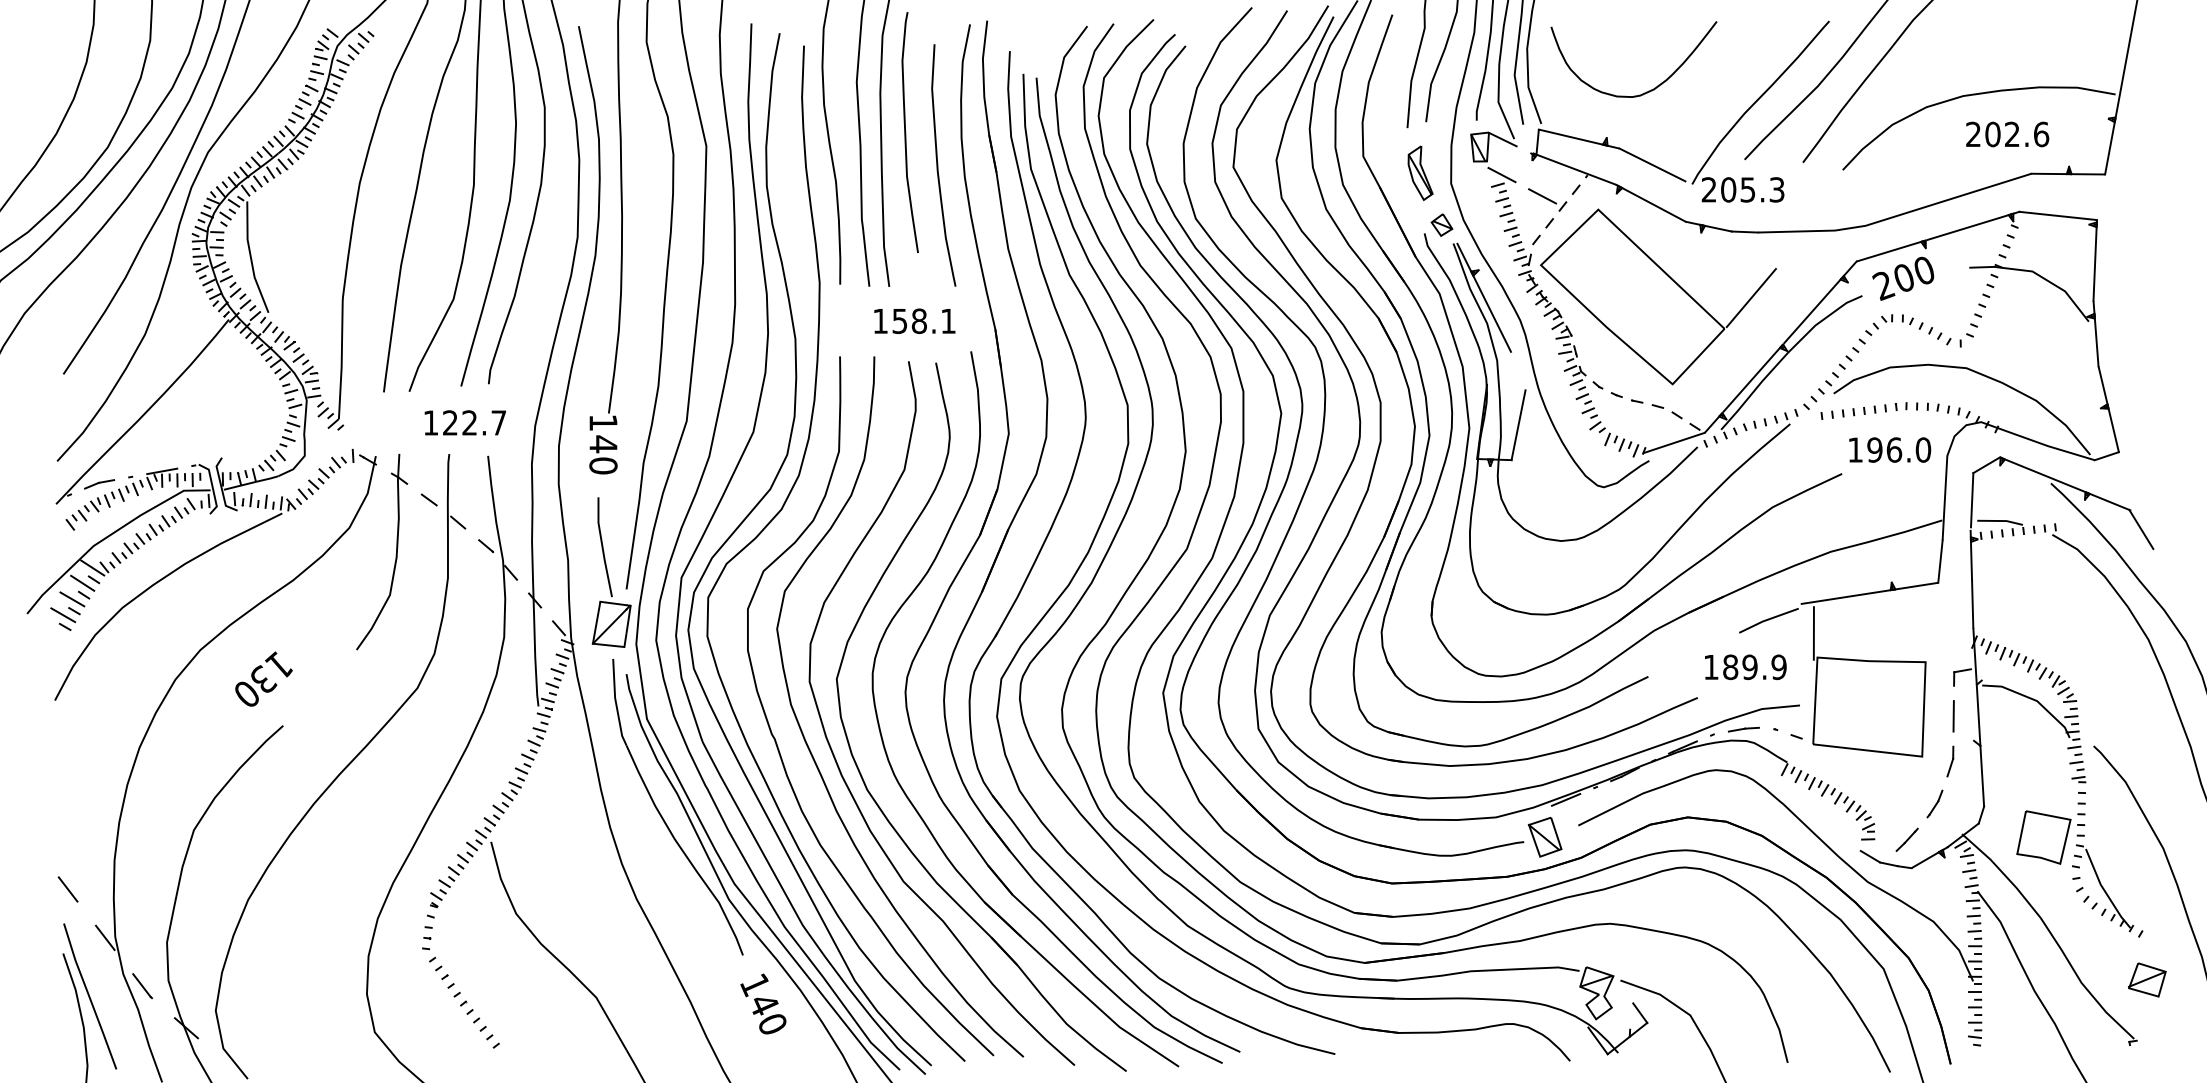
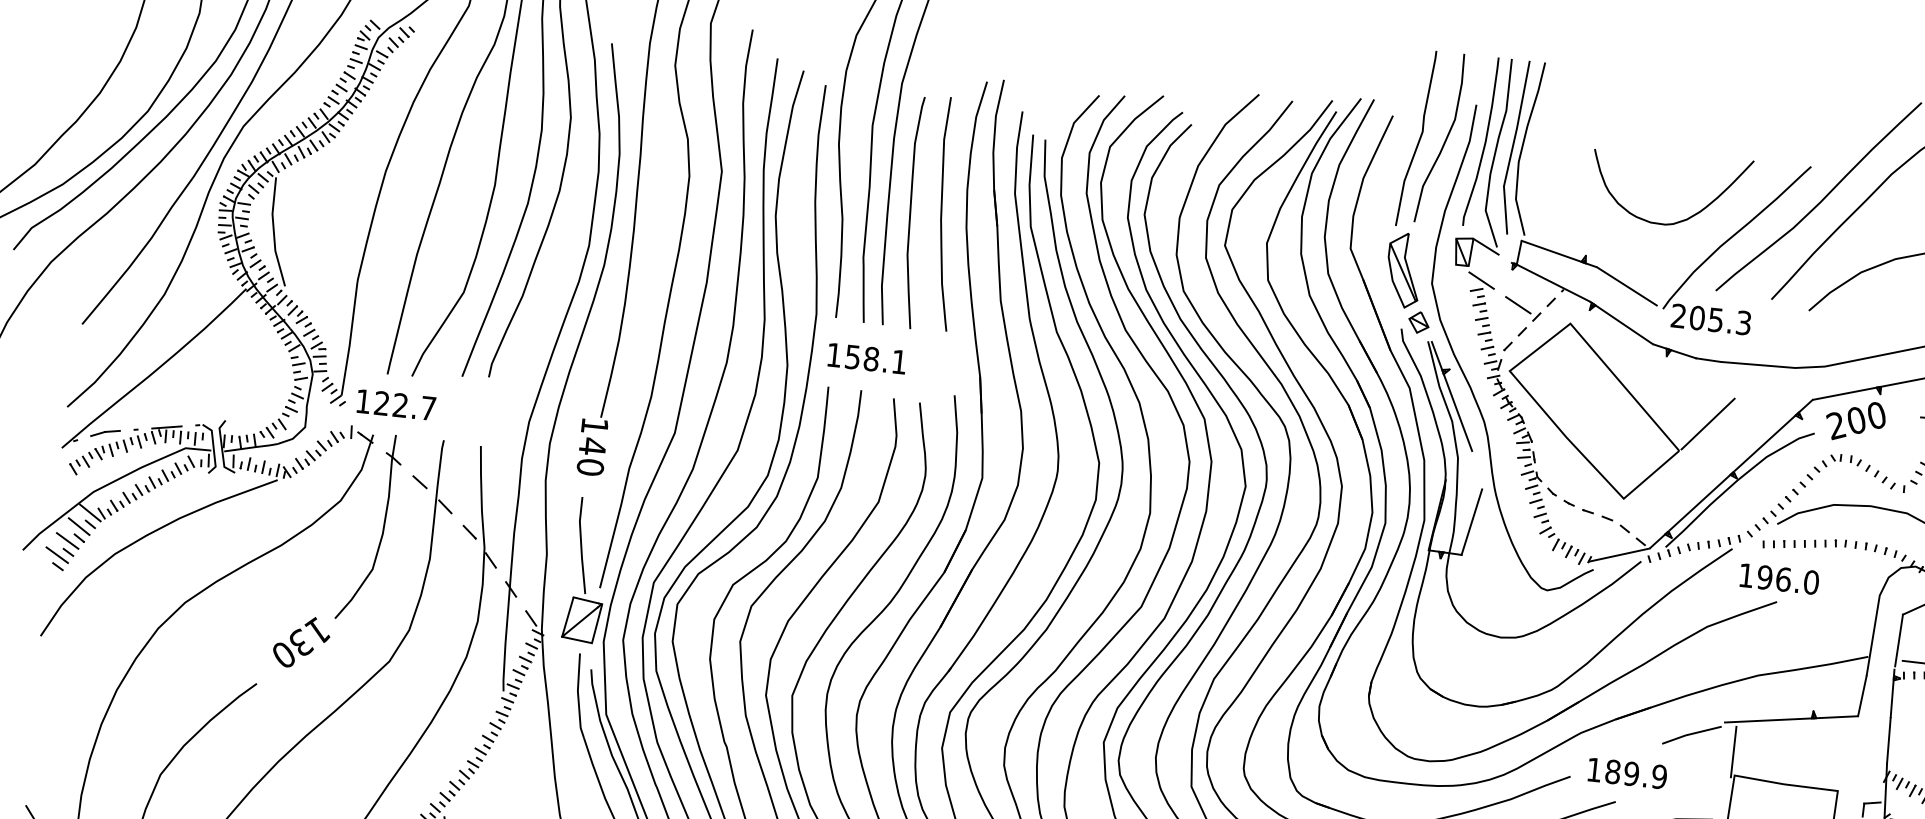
curve: (1648, 90) -> (1681, 220), moved
curve: (906, 132) -> (911, 212), moved
part: (1420, 173) -> (1403, 270), size x1.43
text: (914, 320) -> (866, 357), moved
text: (464, 422) -> (395, 404), moved
text: (1890, 449) -> (1779, 578), moved
text: (1745, 667) -> (1627, 773), moved
text: (263, 678) -> (301, 641), moved

